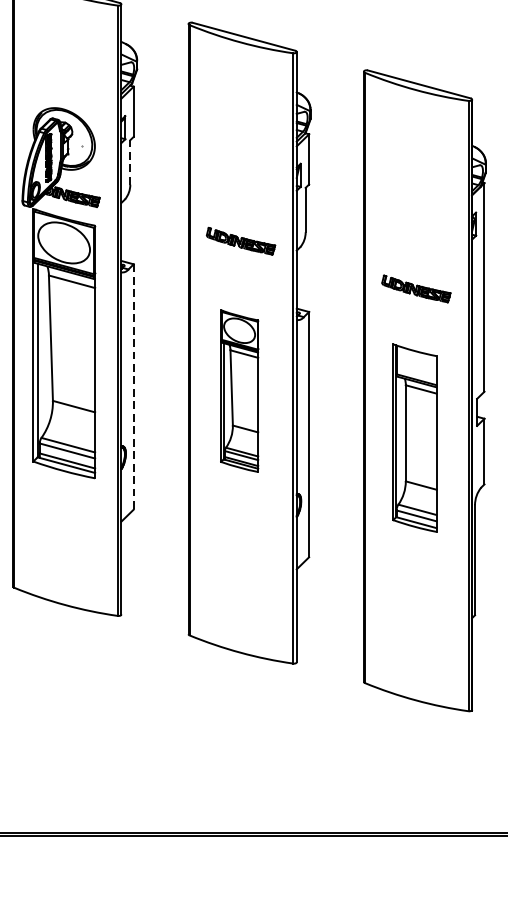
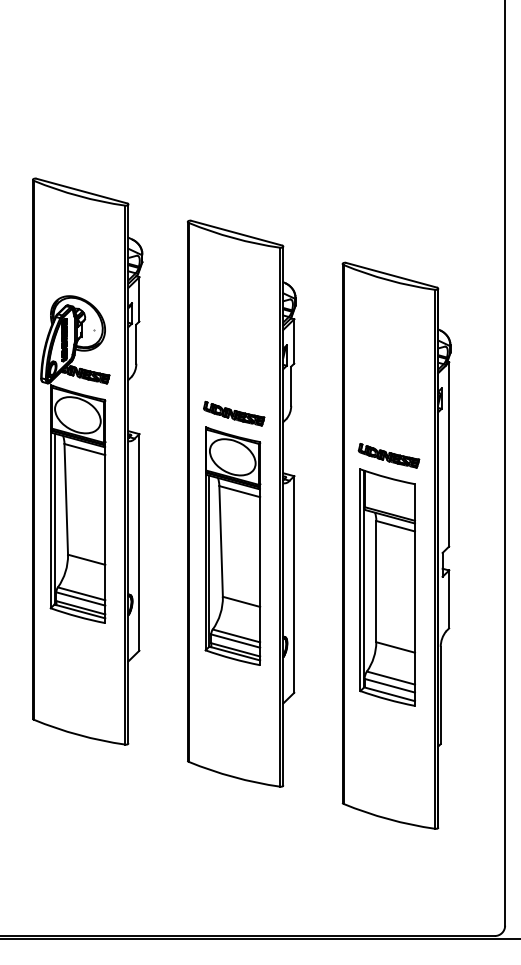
line: (130, 162) -> (136, 344), dashed -> solid
line: (133, 387) -> (139, 542), dashed -> solid
part: (239, 390) -> (232, 545), size x1.67
part: (414, 438) -> (387, 587), size x1.43

